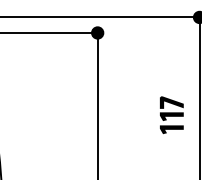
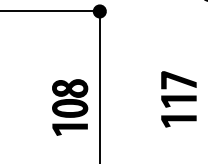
part: (171, 114) -> (178, 98), size x1.43
part: (69, 122) -> (69, 107), added

